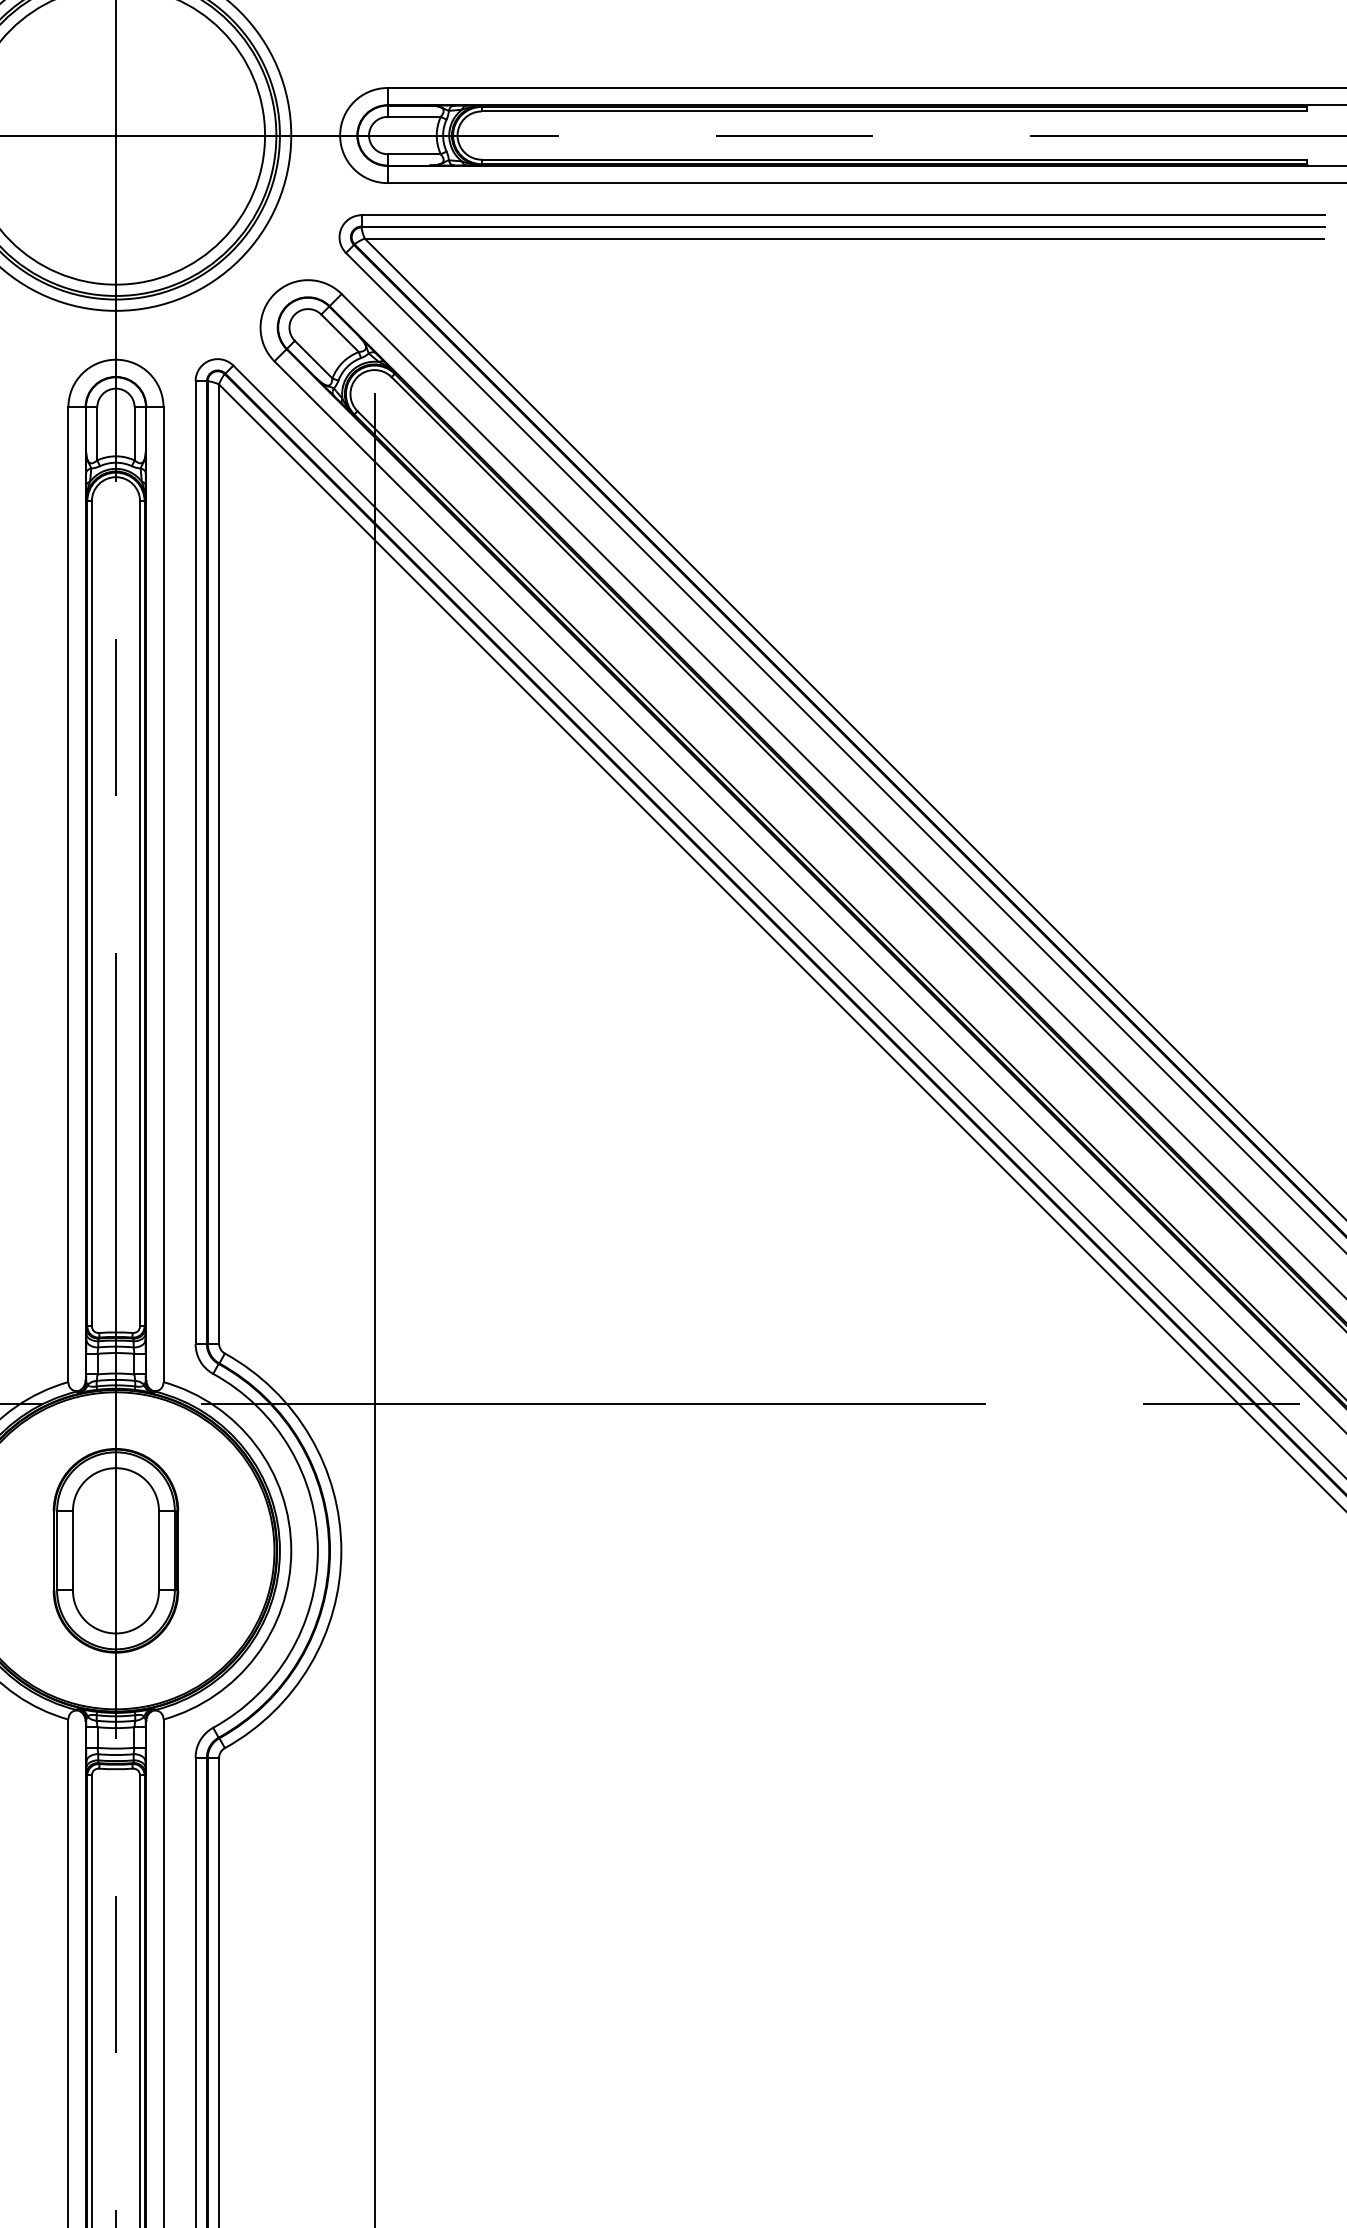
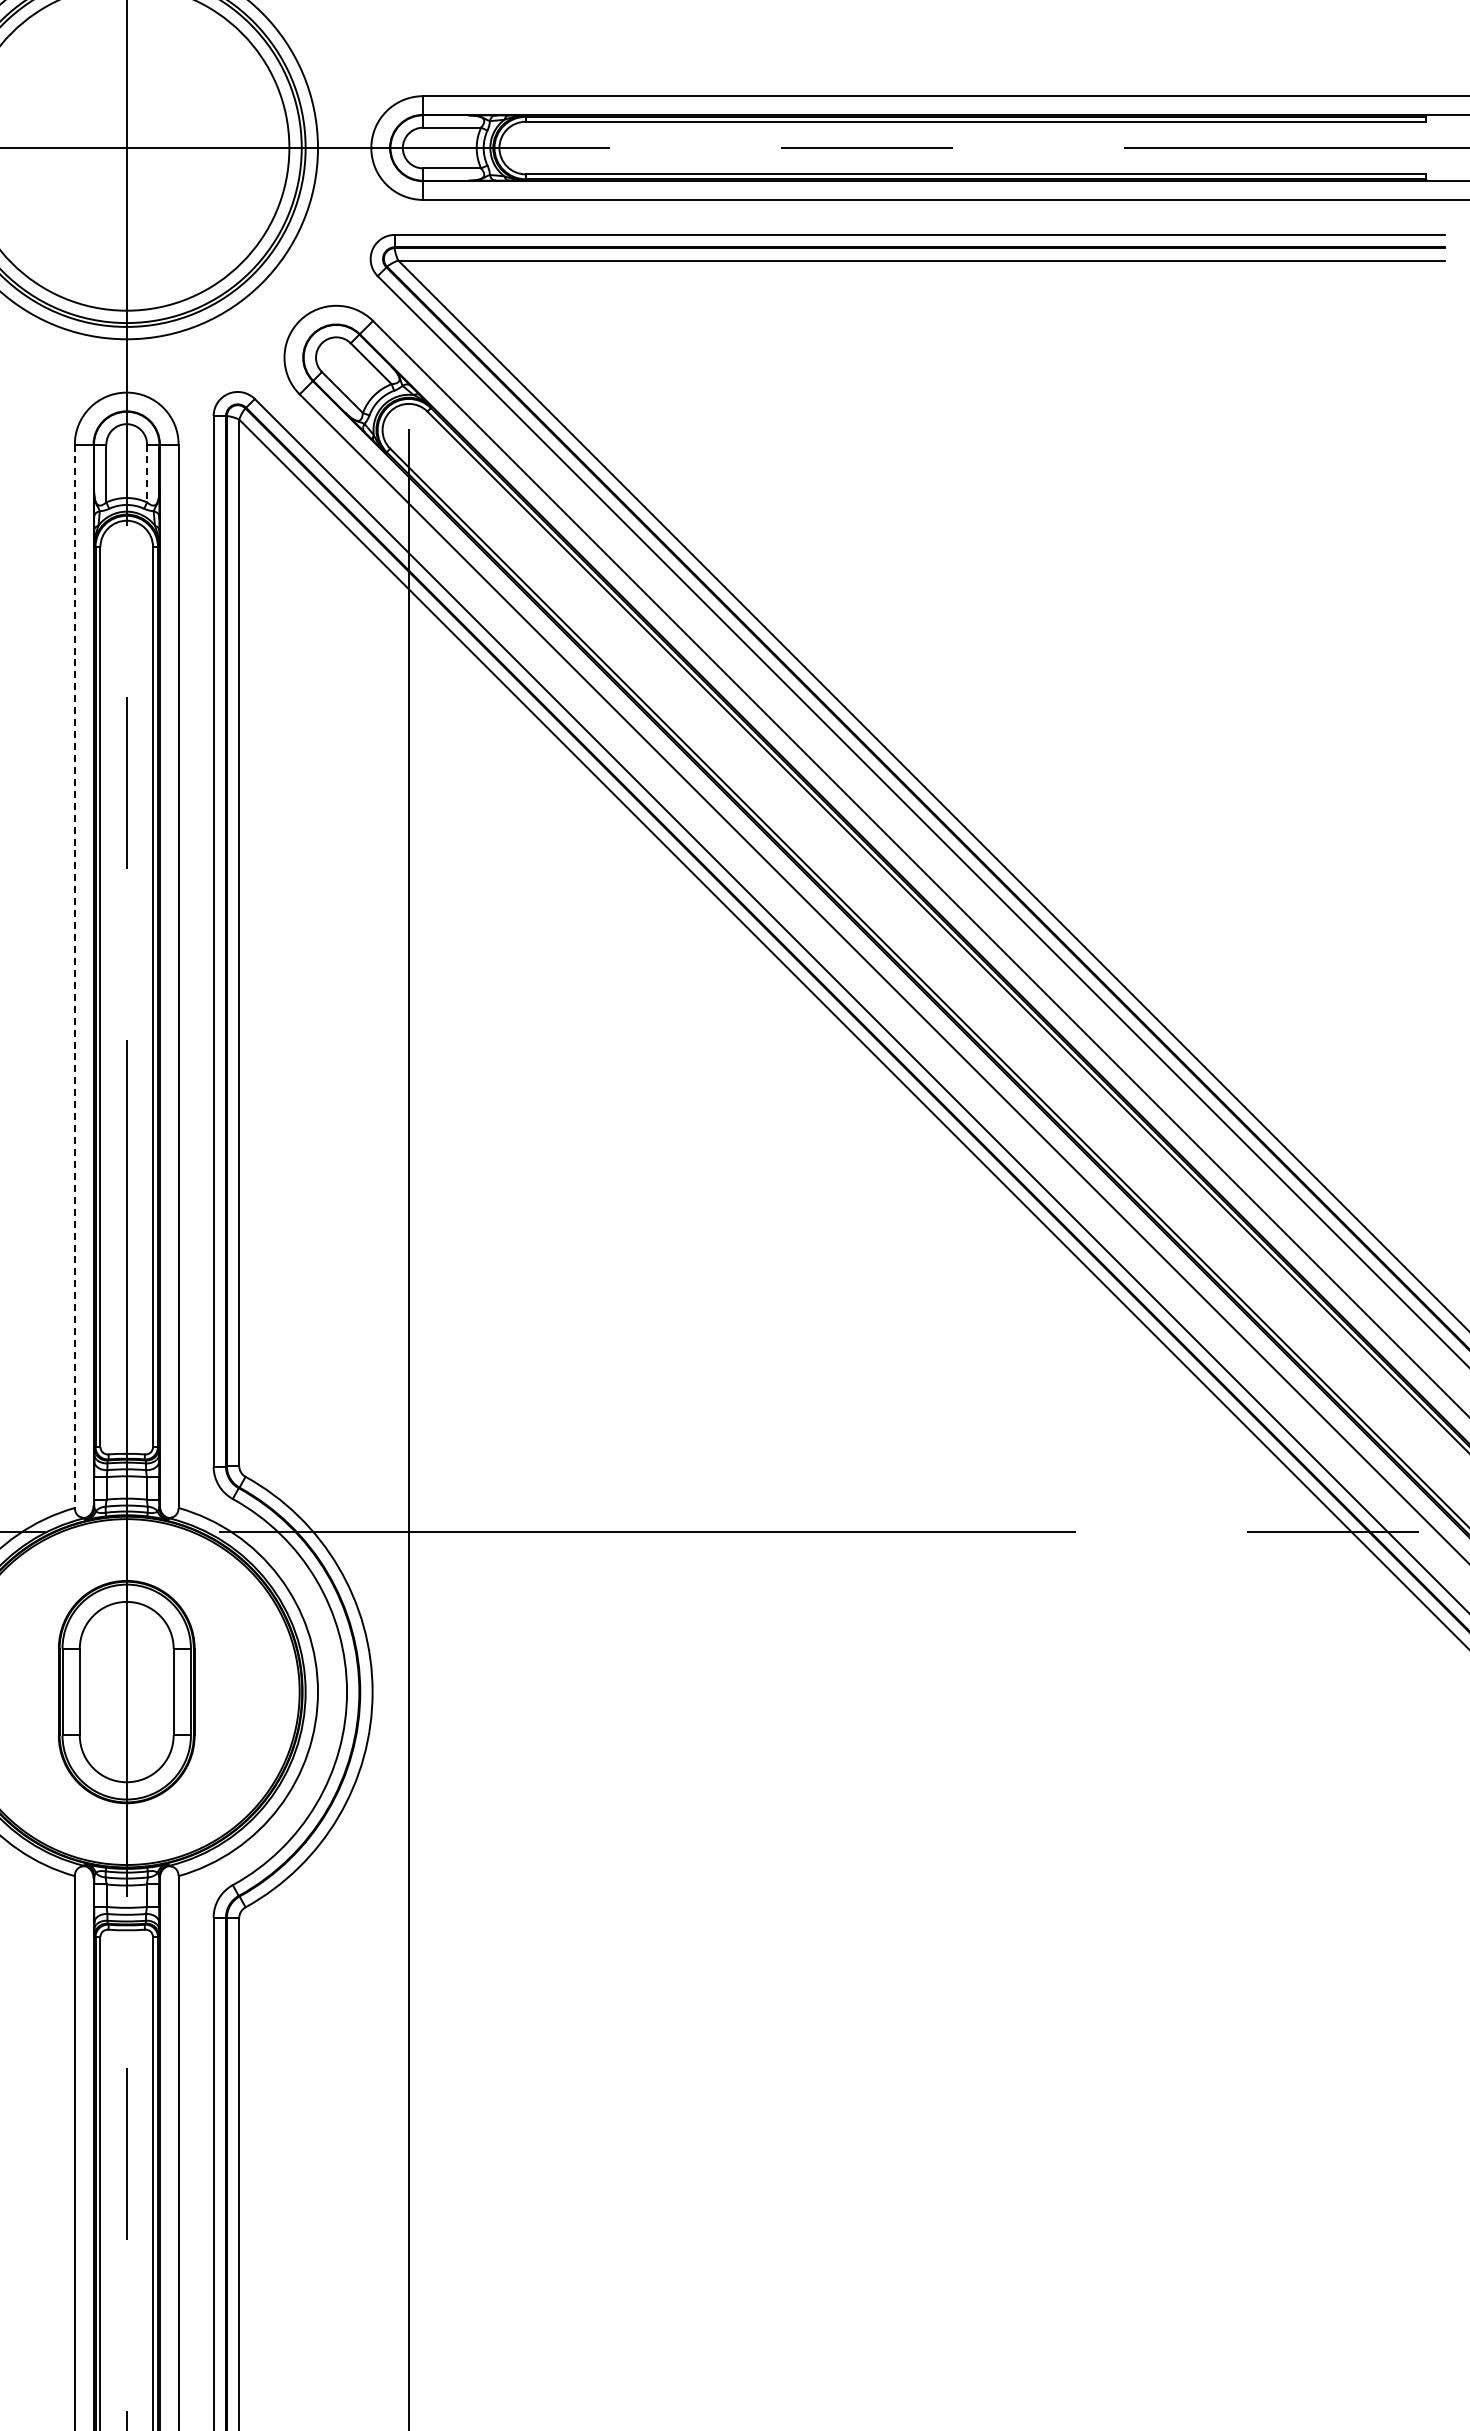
line: (134, 433) -> (147, 473), solid -> dashed
line: (68, 894) -> (74, 976), solid -> dashed

